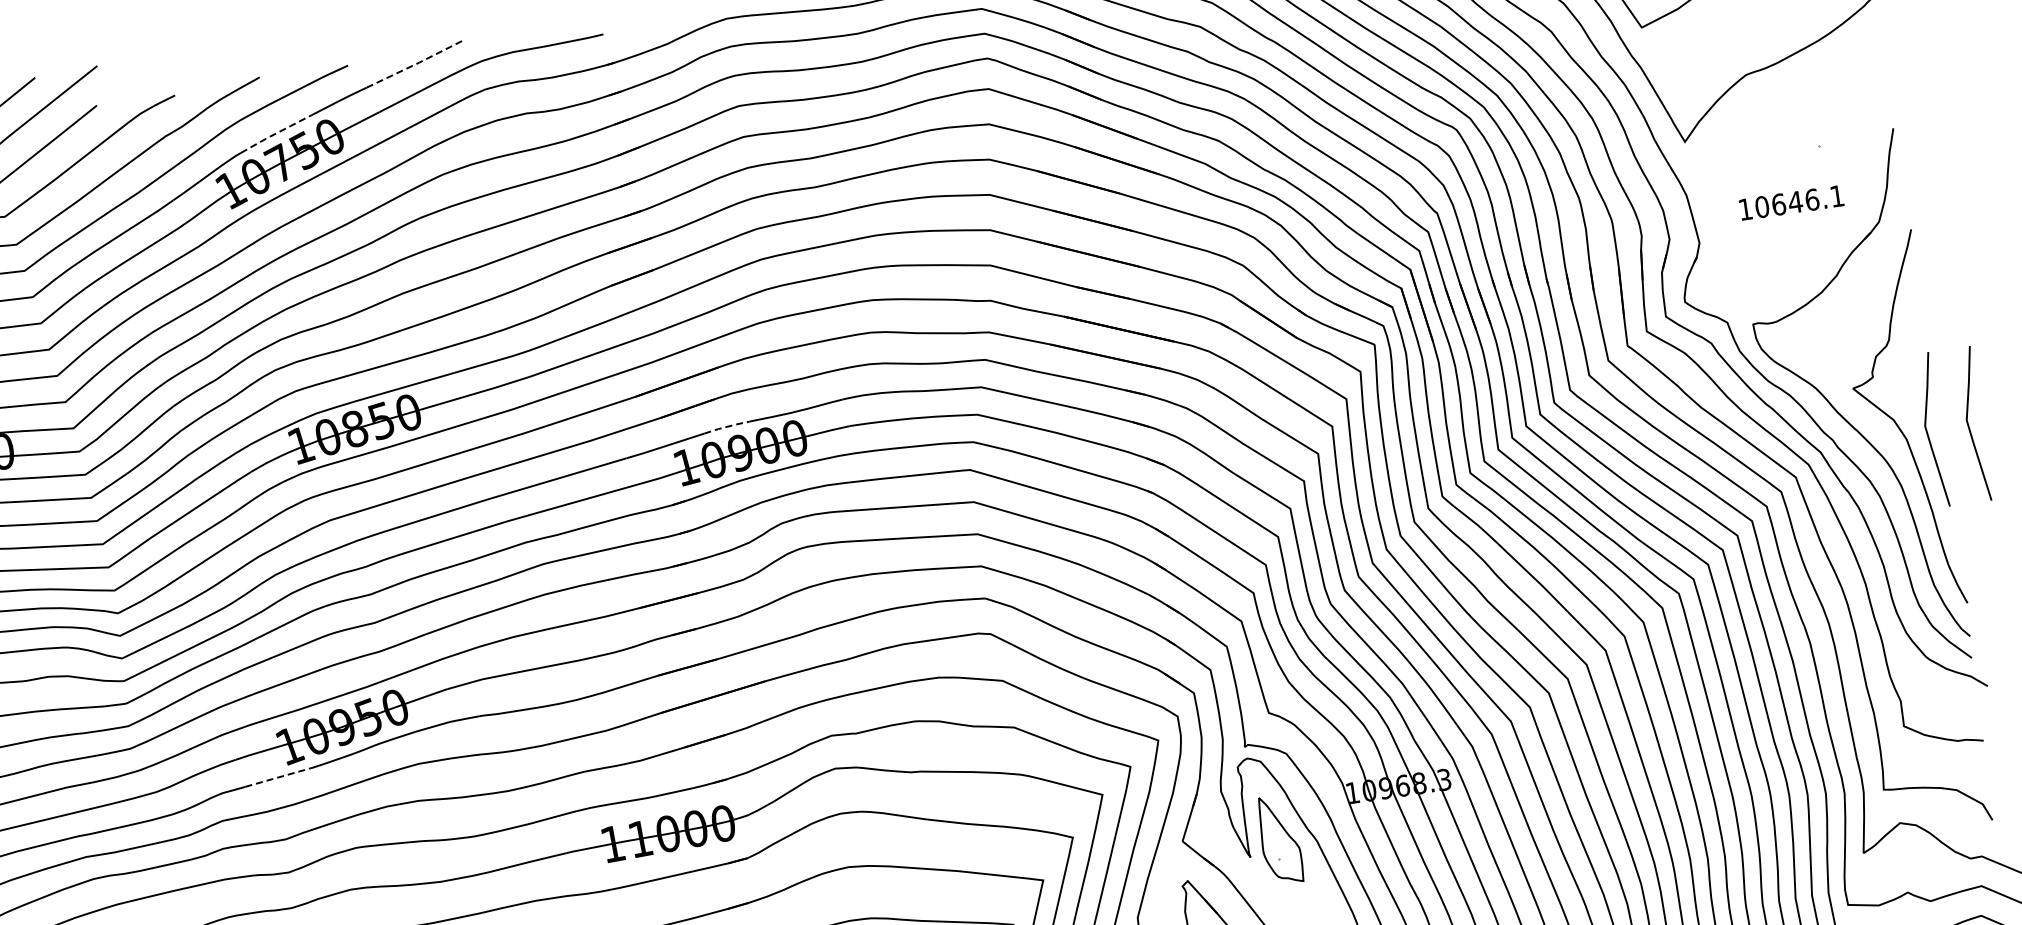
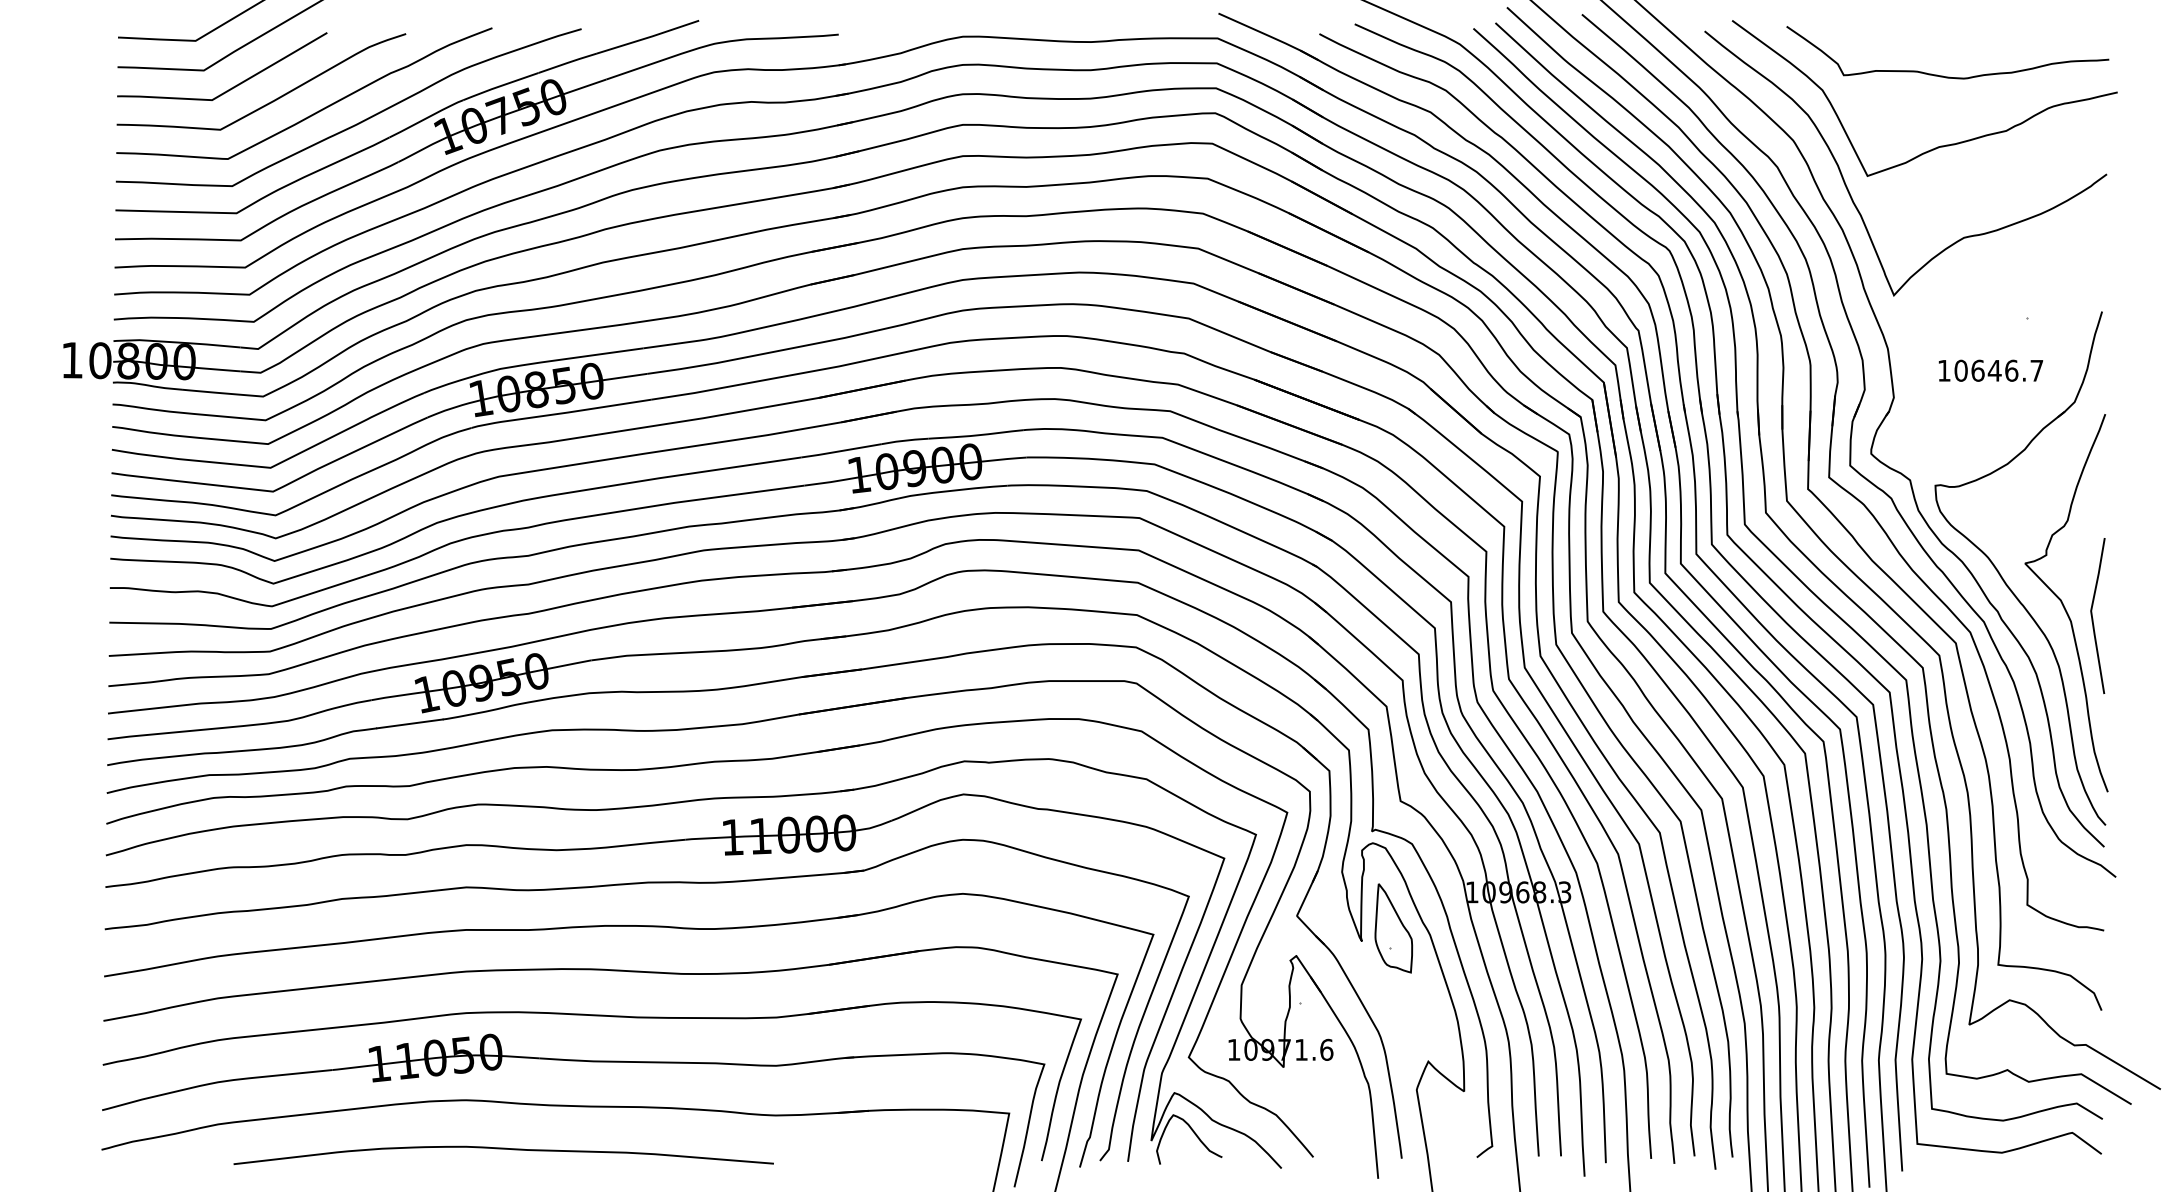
line: (415, 64) -> (648, 37), dashed -> solid
line: (275, 133) -> (500, 86), dashed -> solid
text: (1836, 196) -> (2036, 370), 10646.1 -> 10646.7
line: (1968, 424) -> (2134, 615), removed
line: (727, 426) -> (905, 440), dashed -> solid
line: (277, 777) -> (410, 723), dashed -> solid

